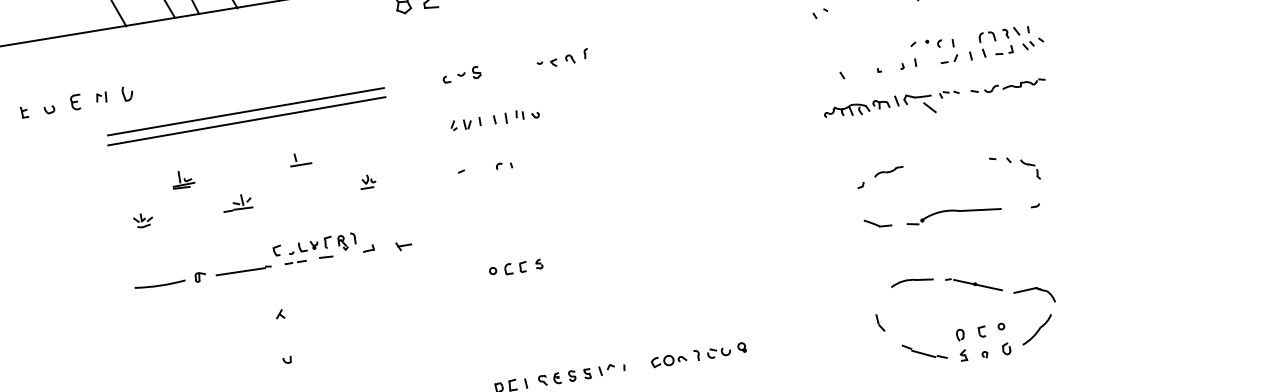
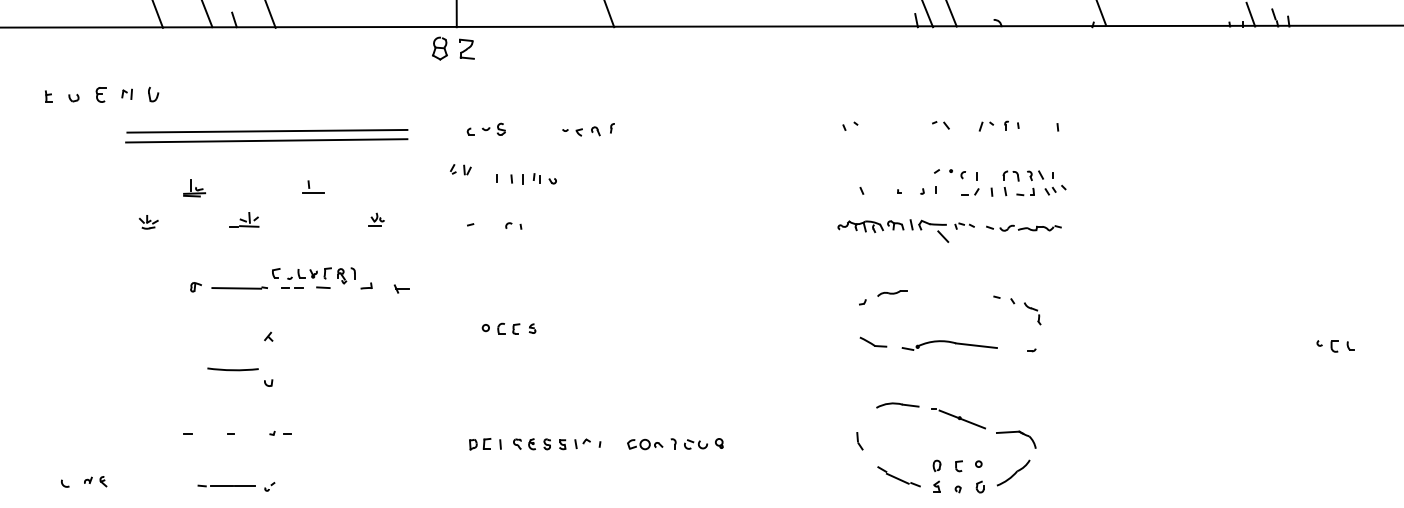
part: (460, 124) -> (460, 169), moved
arc: (159, 284) -> (232, 369), moved

